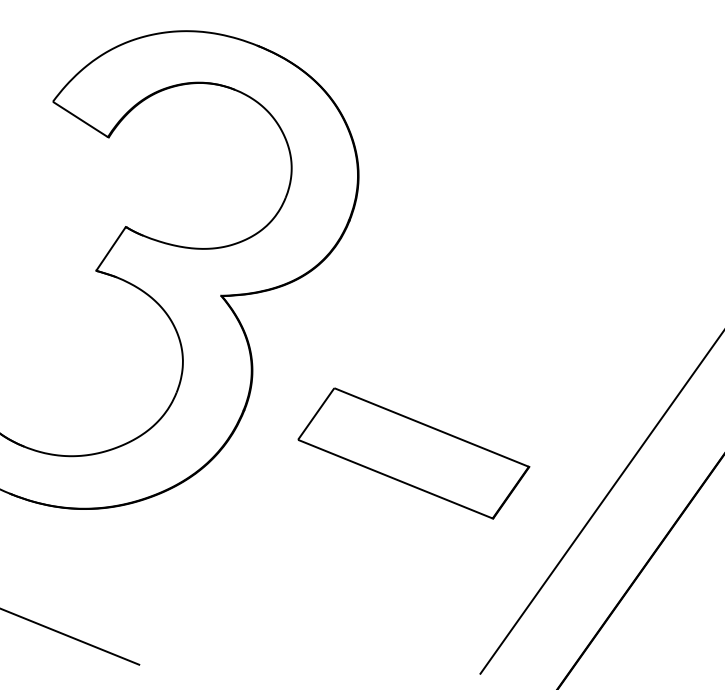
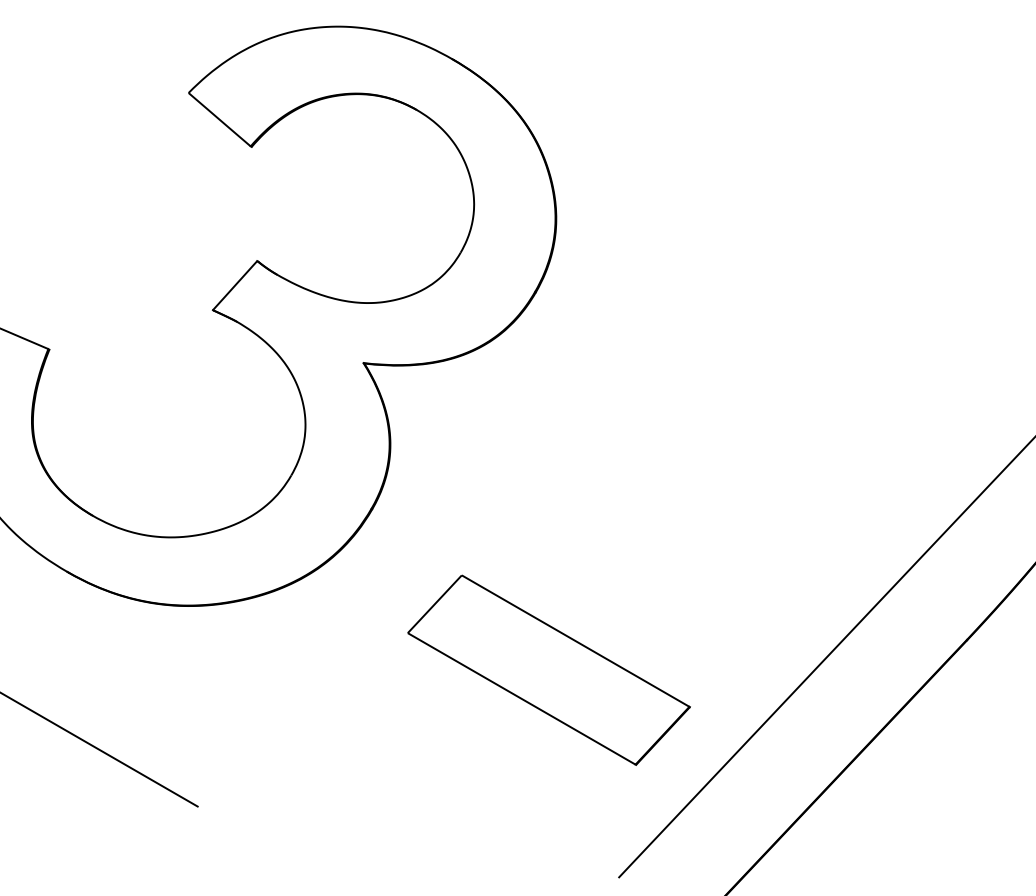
part: (413, 452) -> (548, 669), moved

